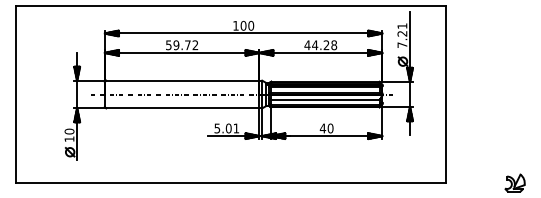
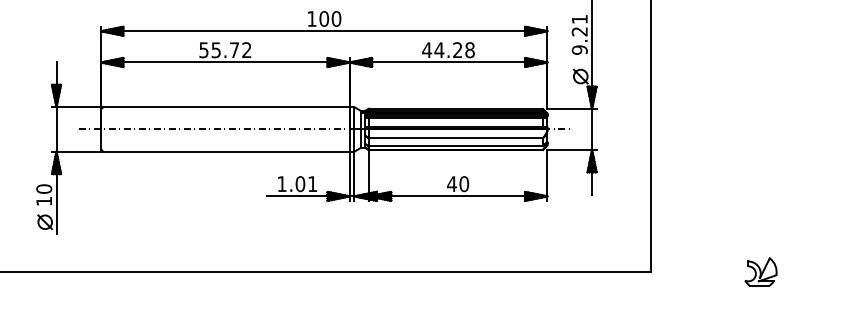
text: (176, 44) -> (216, 48), 59.72 -> 55.72
text: (402, 45) -> (579, 50), 7.21 -> 9.21
text: (217, 128) -> (282, 184), 5.01 -> 1.01

